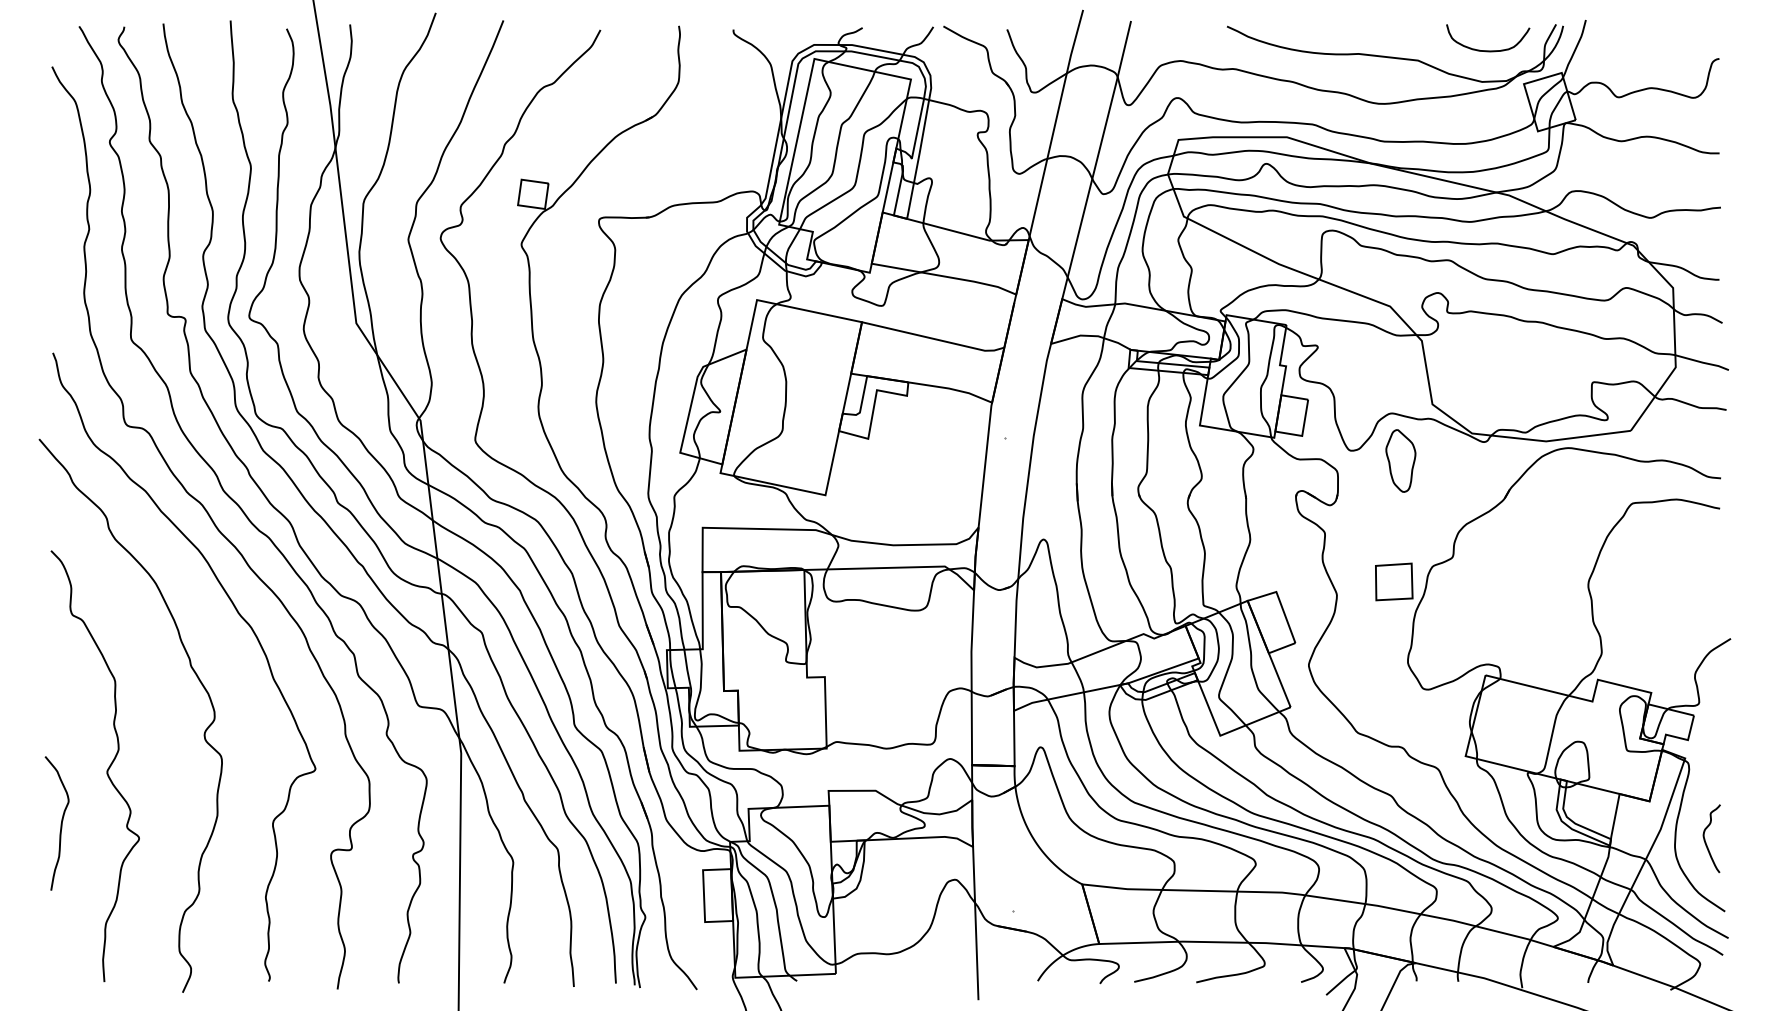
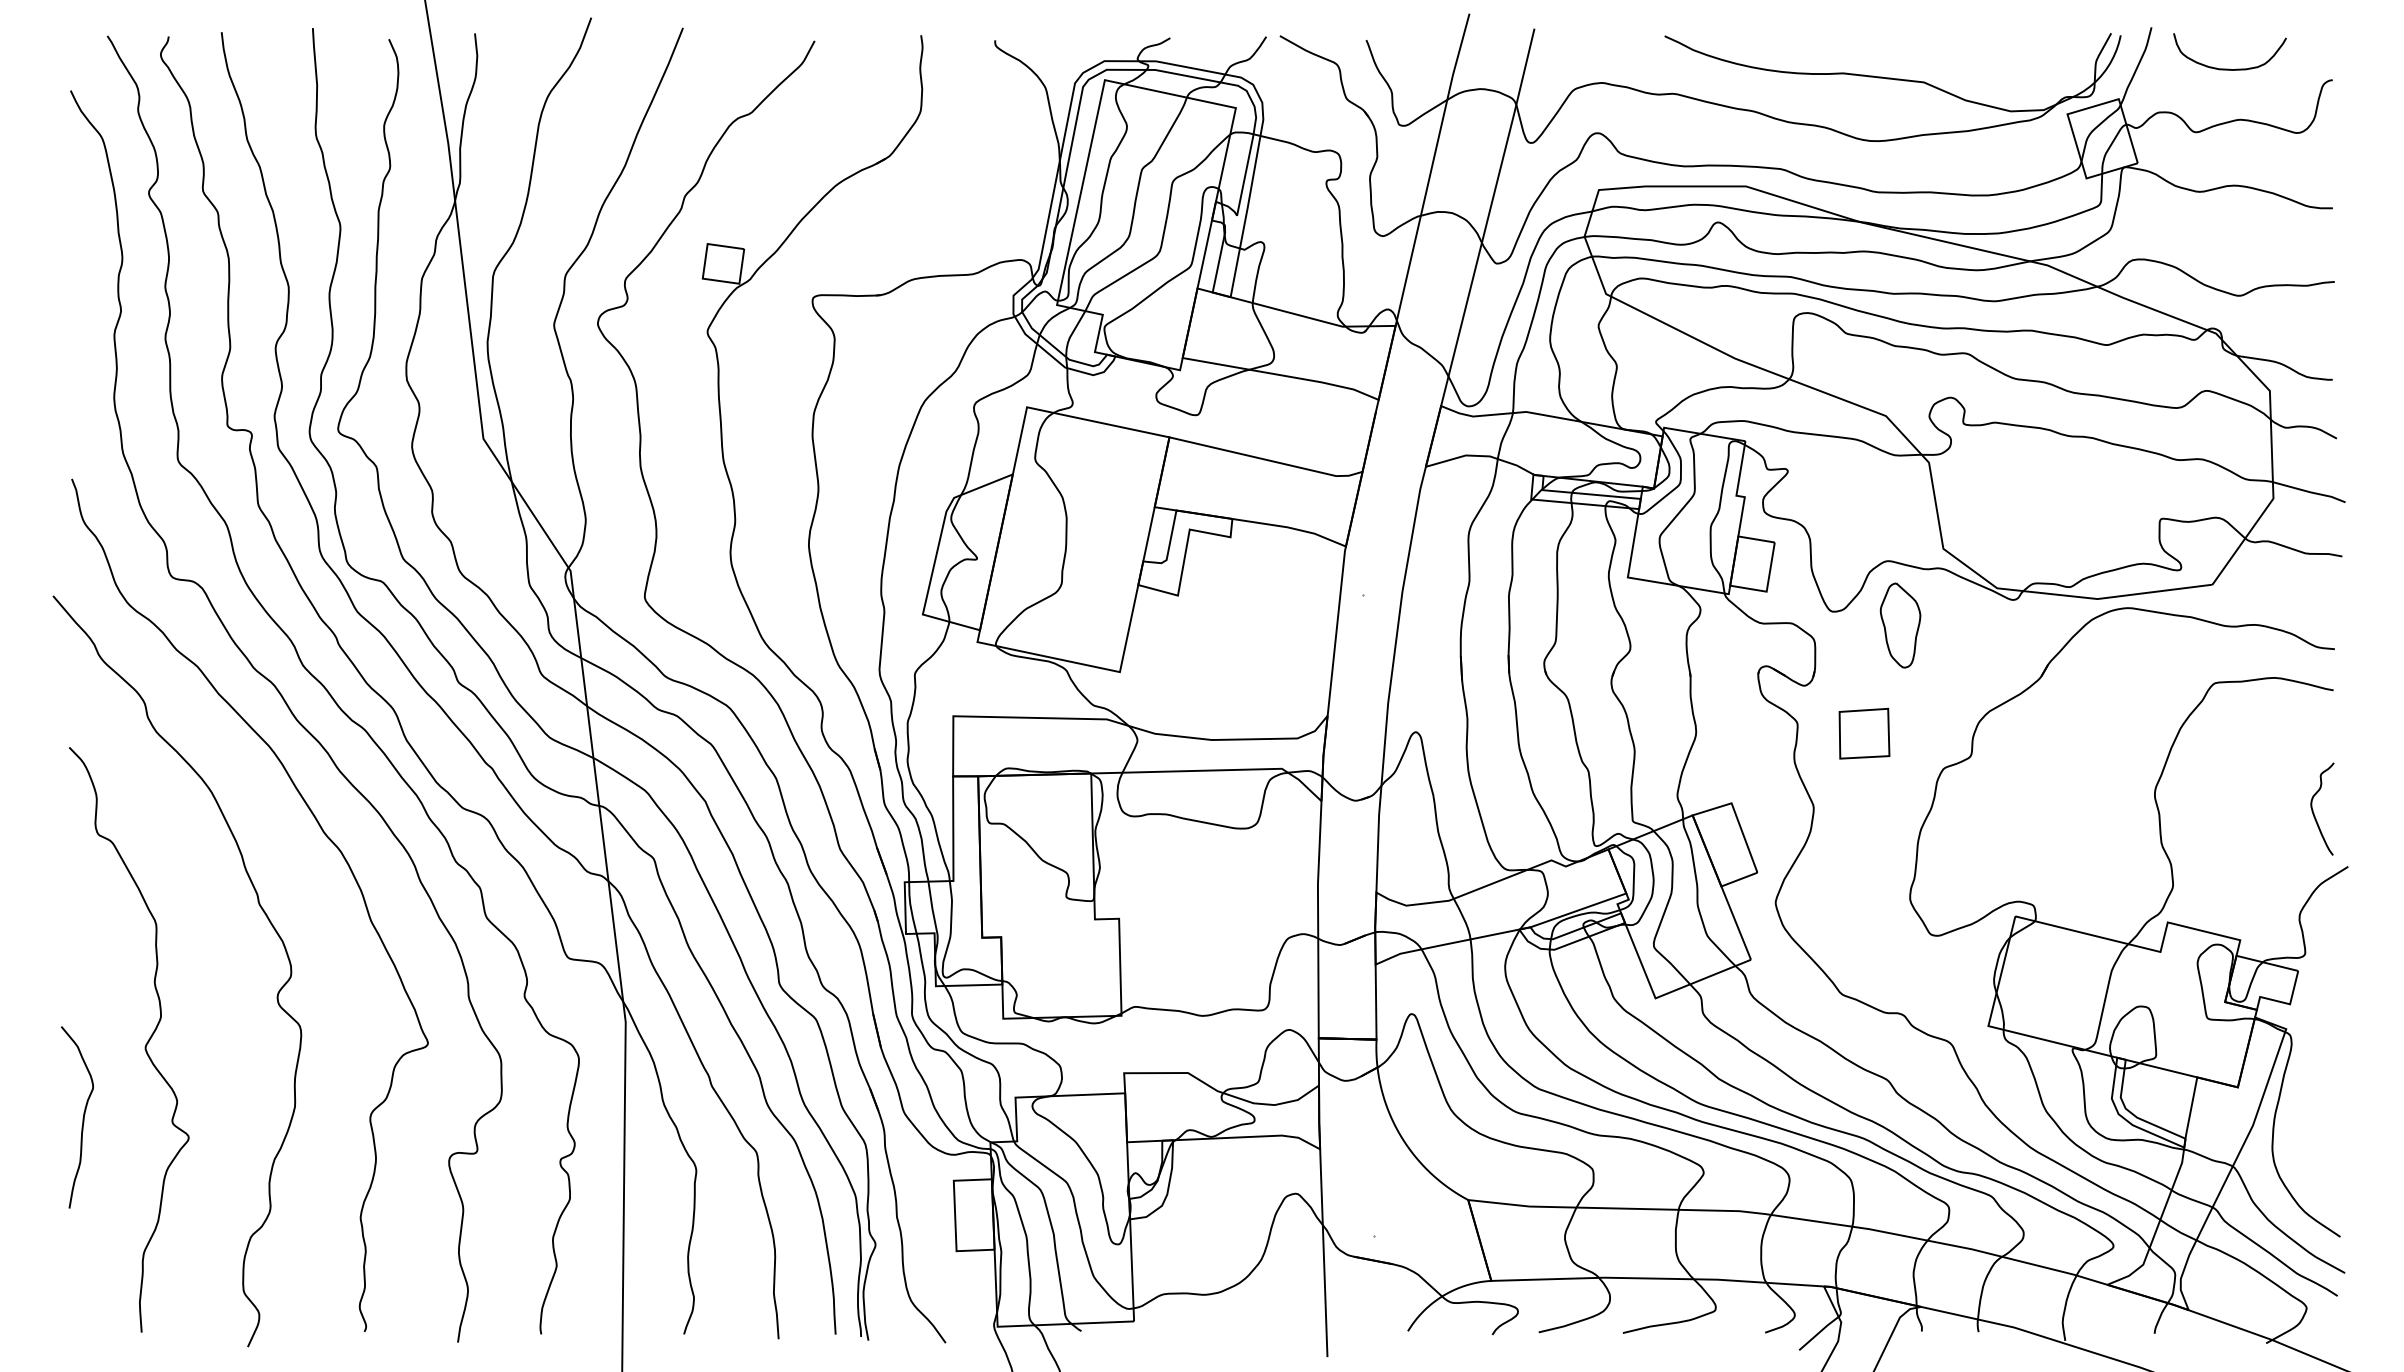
curve: (1487, 50) -> (2229, 68), moved
part: (1394, 581) -> (1864, 733), moved
curve: (1705, 839) -> (2313, 809), moved

